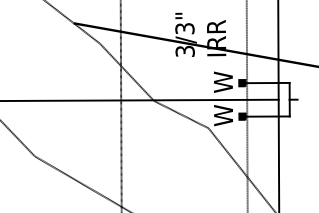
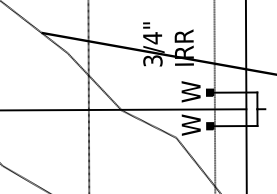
text: (184, 28) -> (152, 38), 3/3" -> 3/4"

